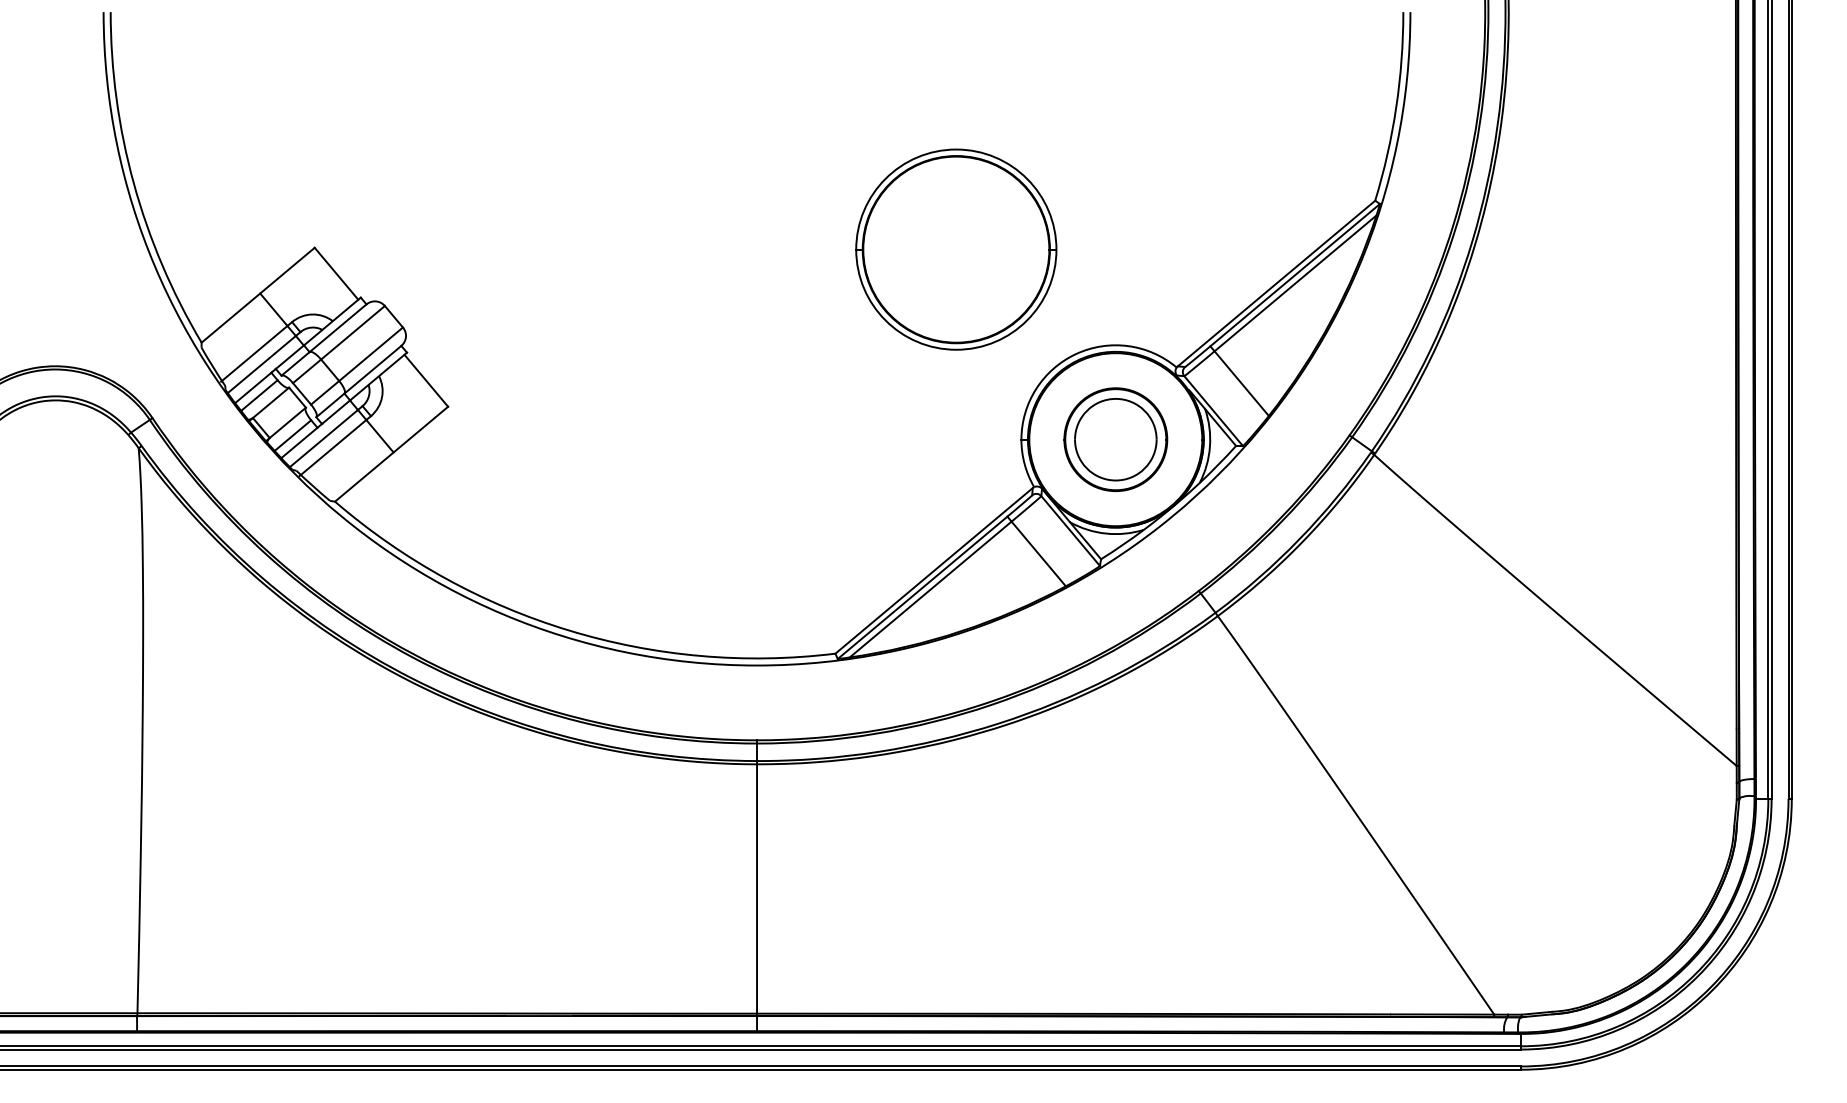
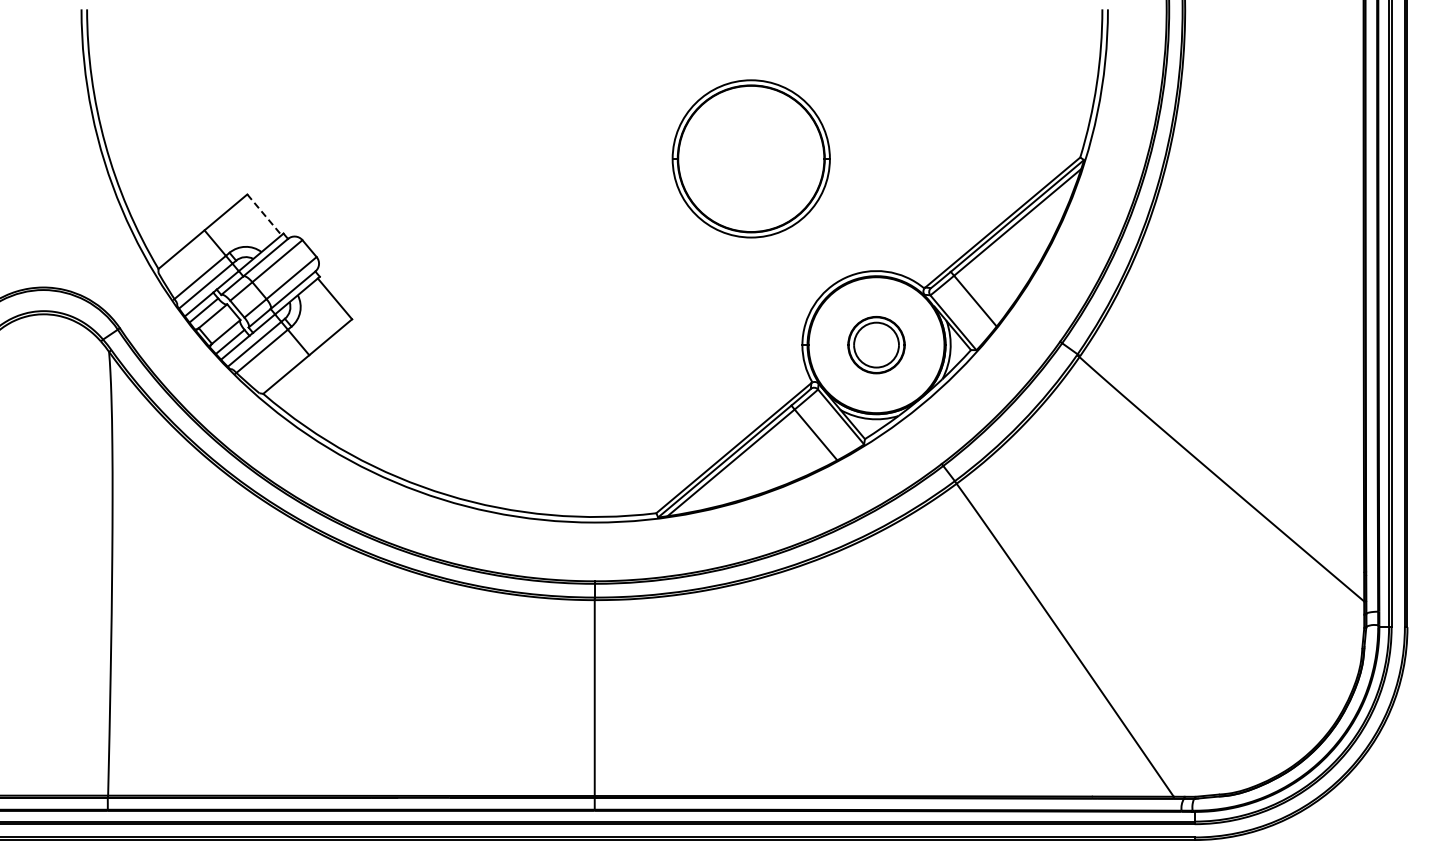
part: (955, 249) -> (750, 158), moved
line: (336, 273) -> (264, 214), solid -> dashed
part: (1115, 438) -> (876, 344), size x0.7

